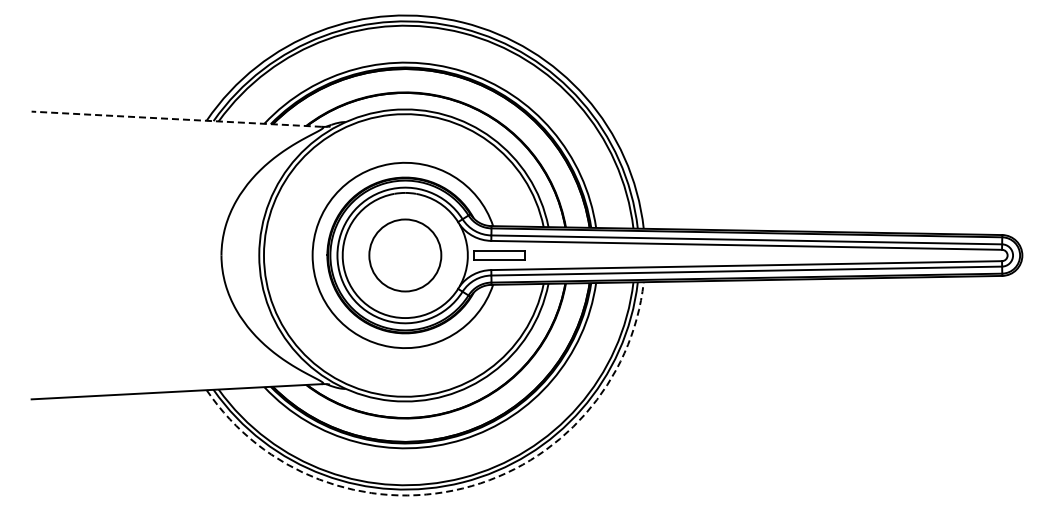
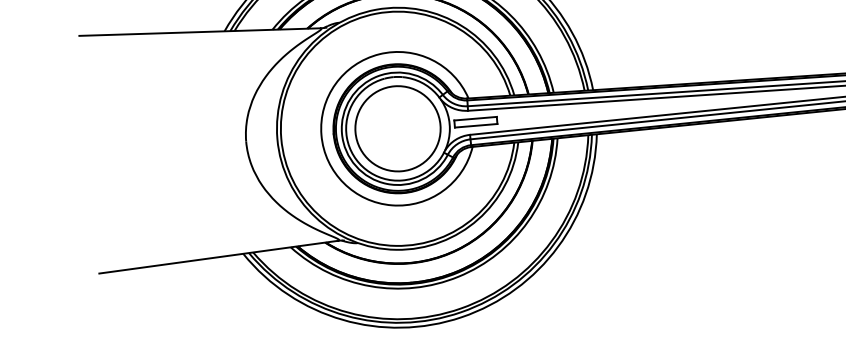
line: (176, 119) -> (199, 32), dashed -> solid
circle: (405, 255) -> (398, 128), size x1.43
arc: (462, 488) -> (461, 317), dashed -> solid

